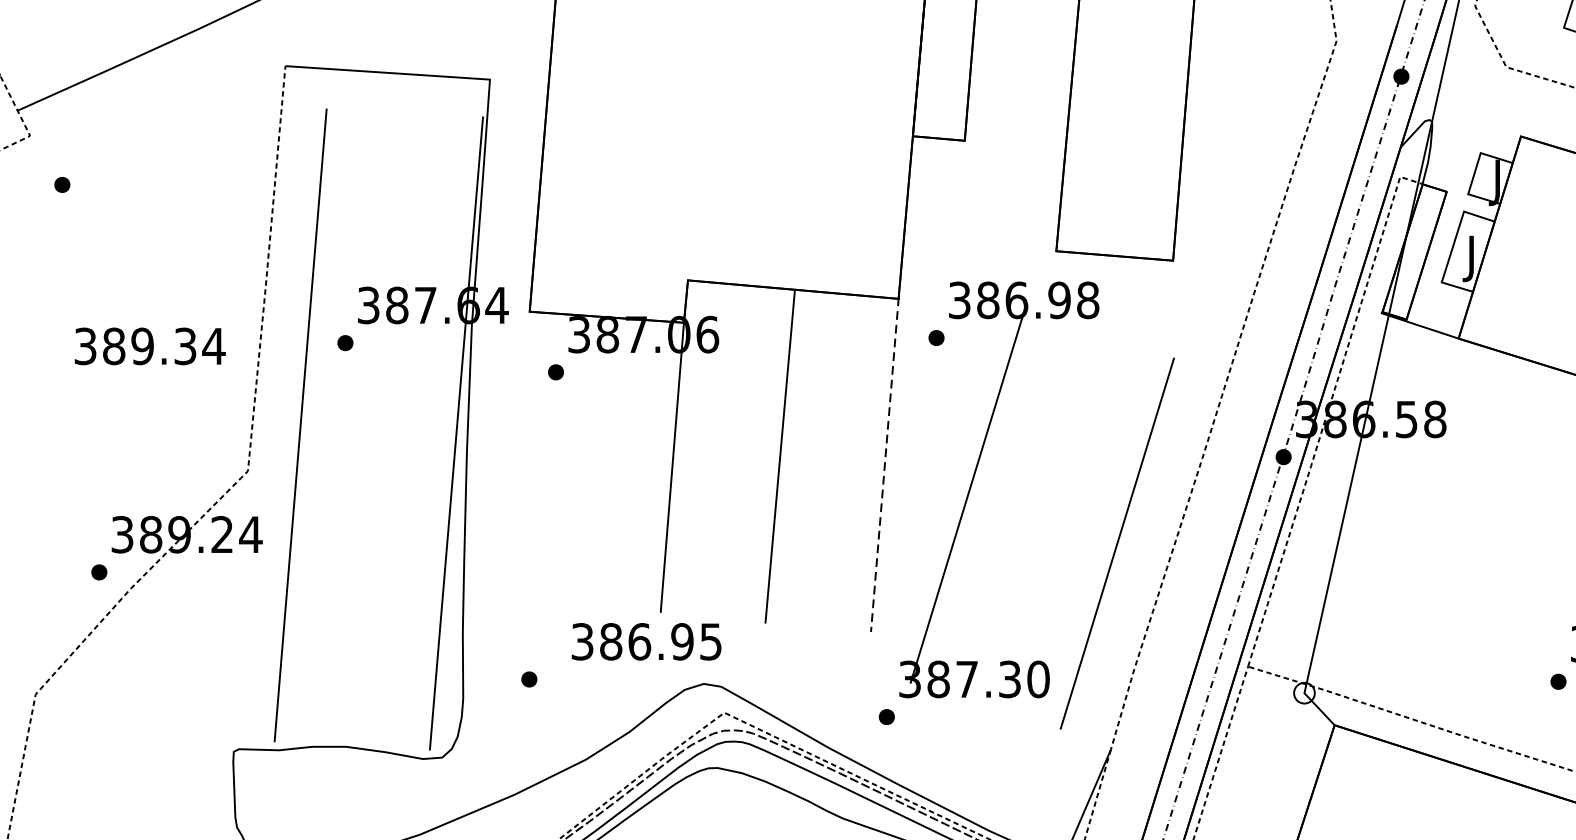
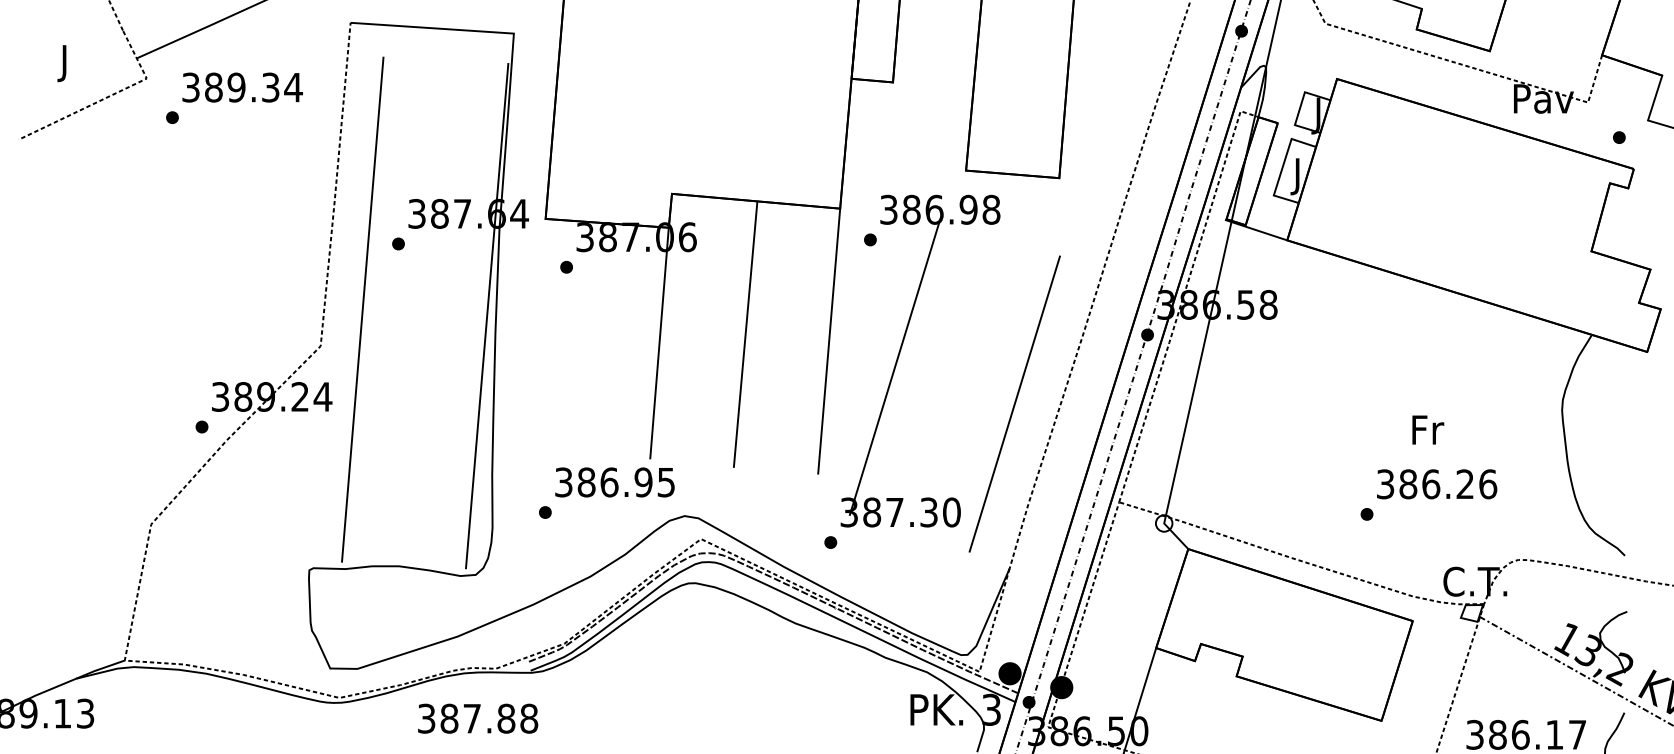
text: (150, 346) -> (242, 87), moved
line: (885, 465) -> (829, 341), dashed -> solid
text: (646, 641) -> (614, 482), moved

